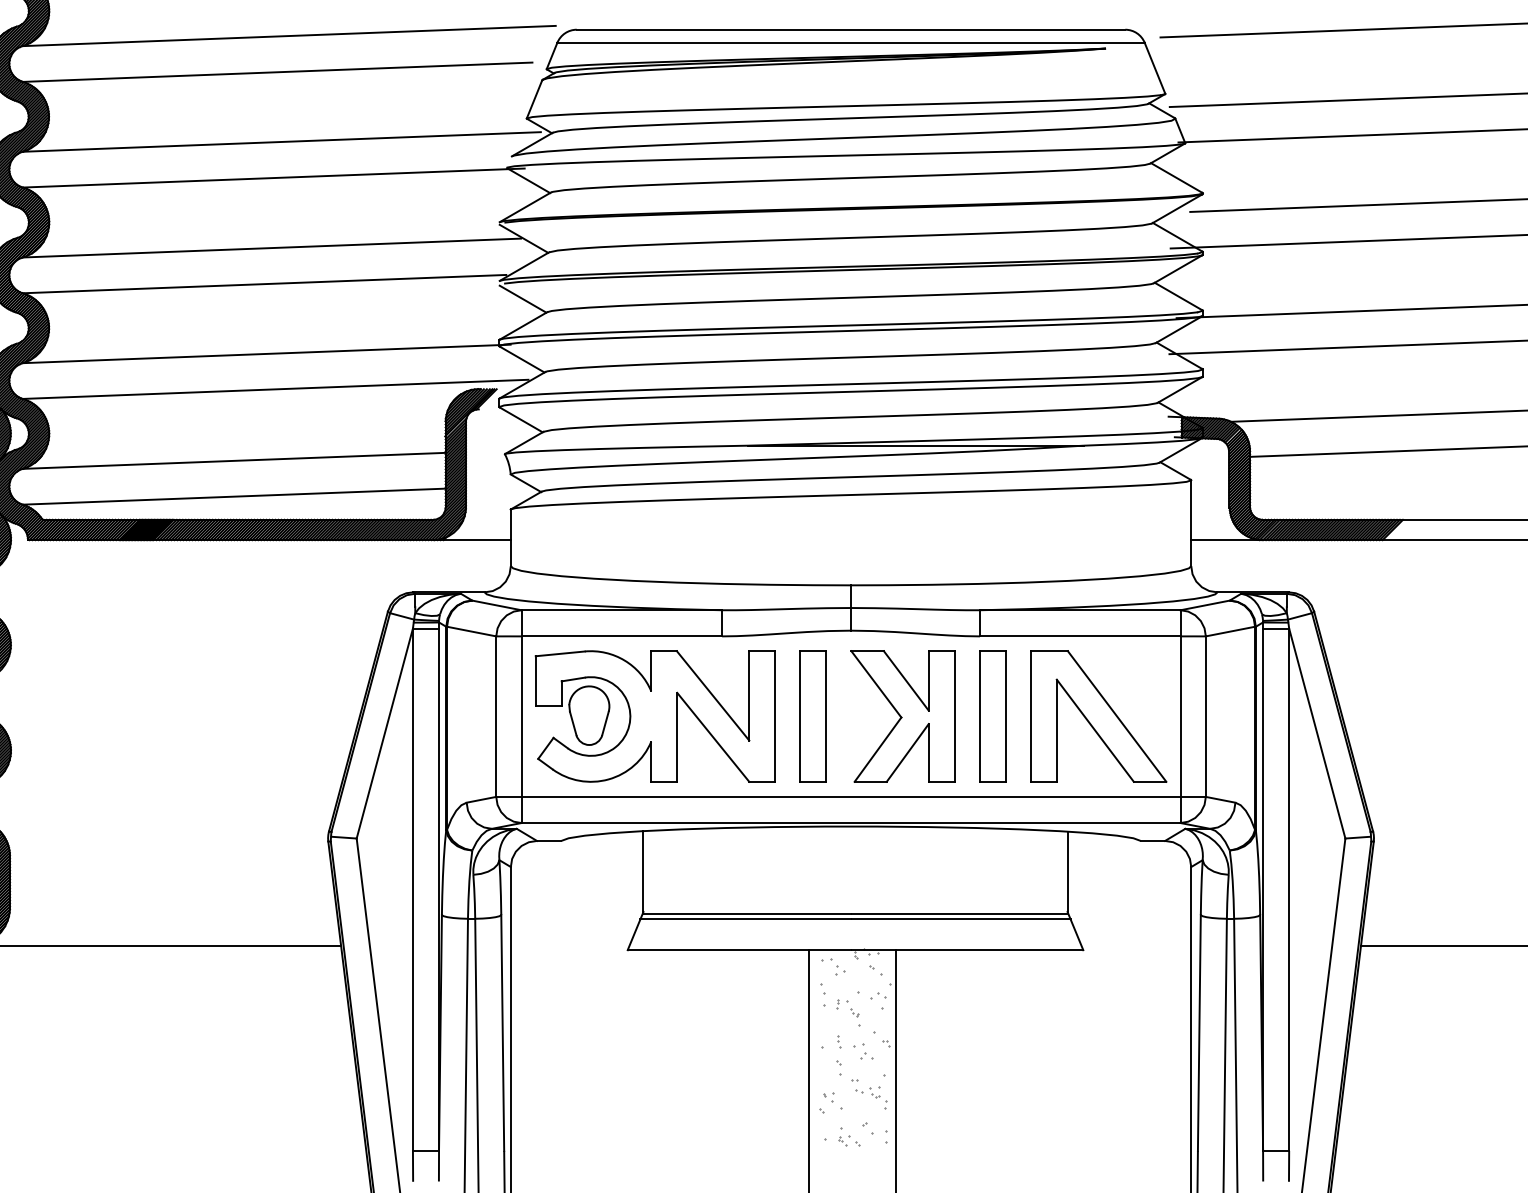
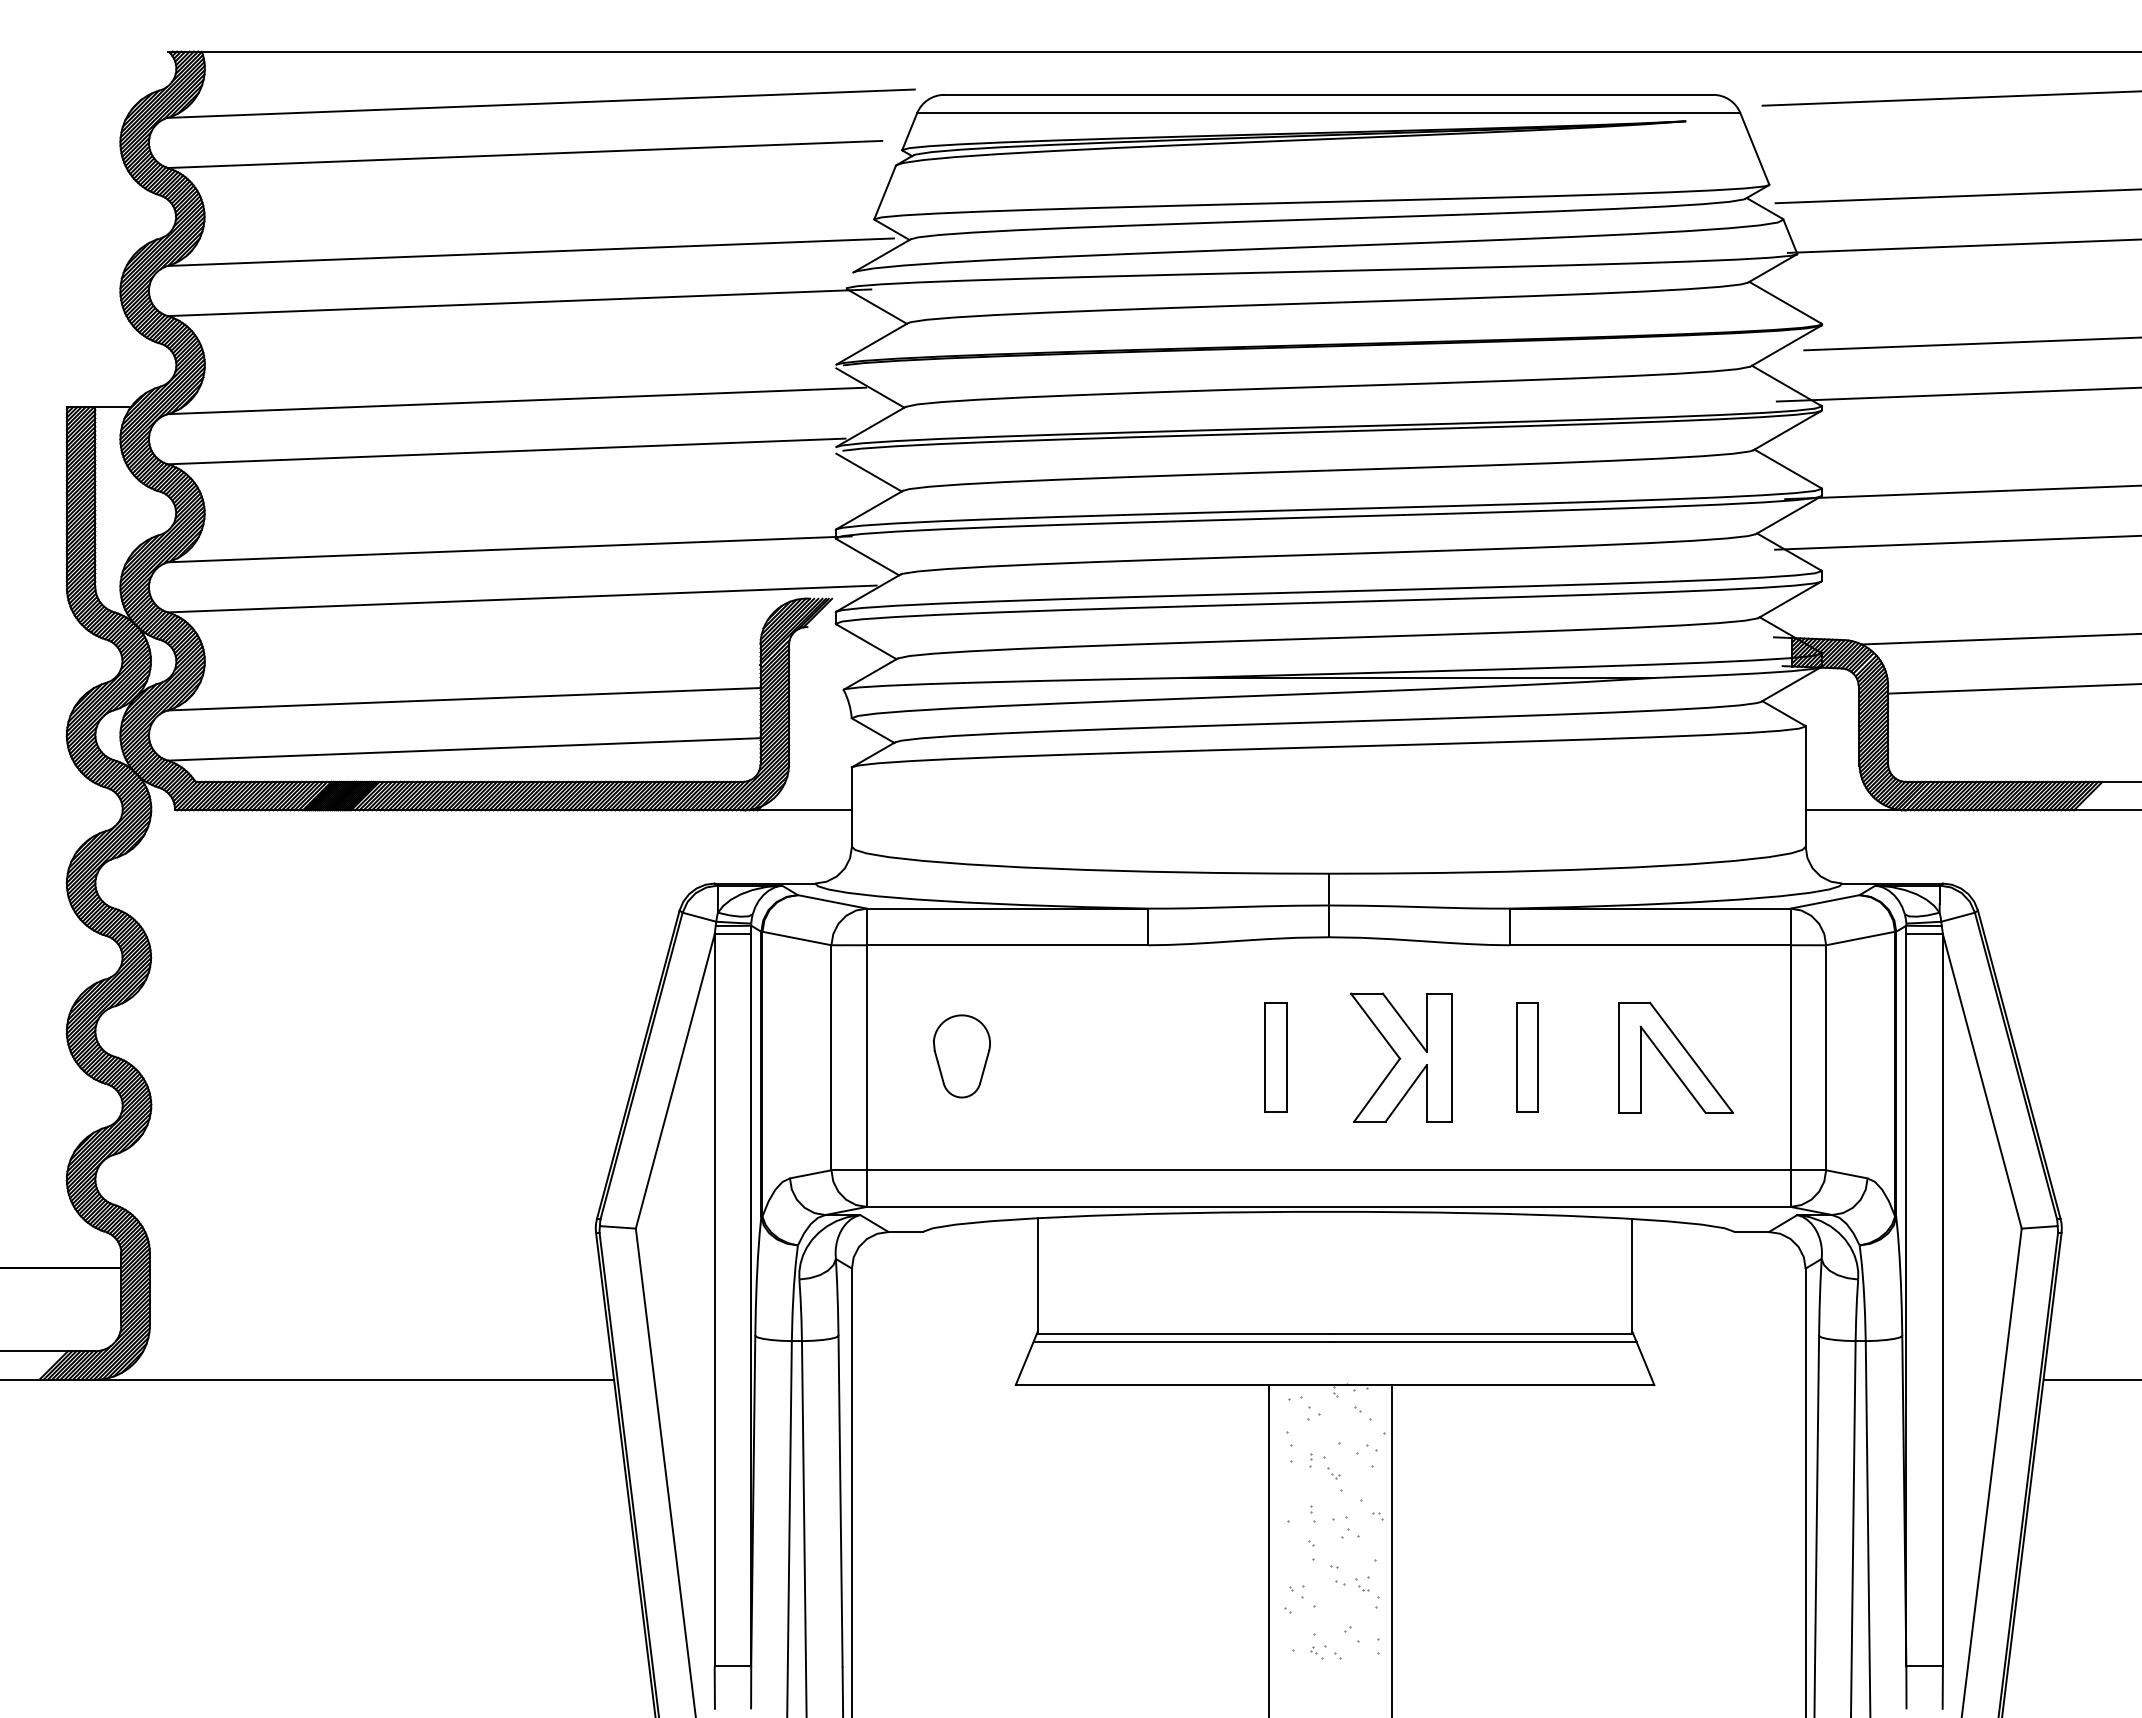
part: (655, 716) -> (1054, 1057), removed
part: (813, 716) -> (1275, 1057), size x0.6
part: (902, 716) -> (1401, 1057), size x0.7
part: (992, 716) -> (1527, 1057), size x0.6
part: (1098, 716) -> (1675, 1057), size x0.6

